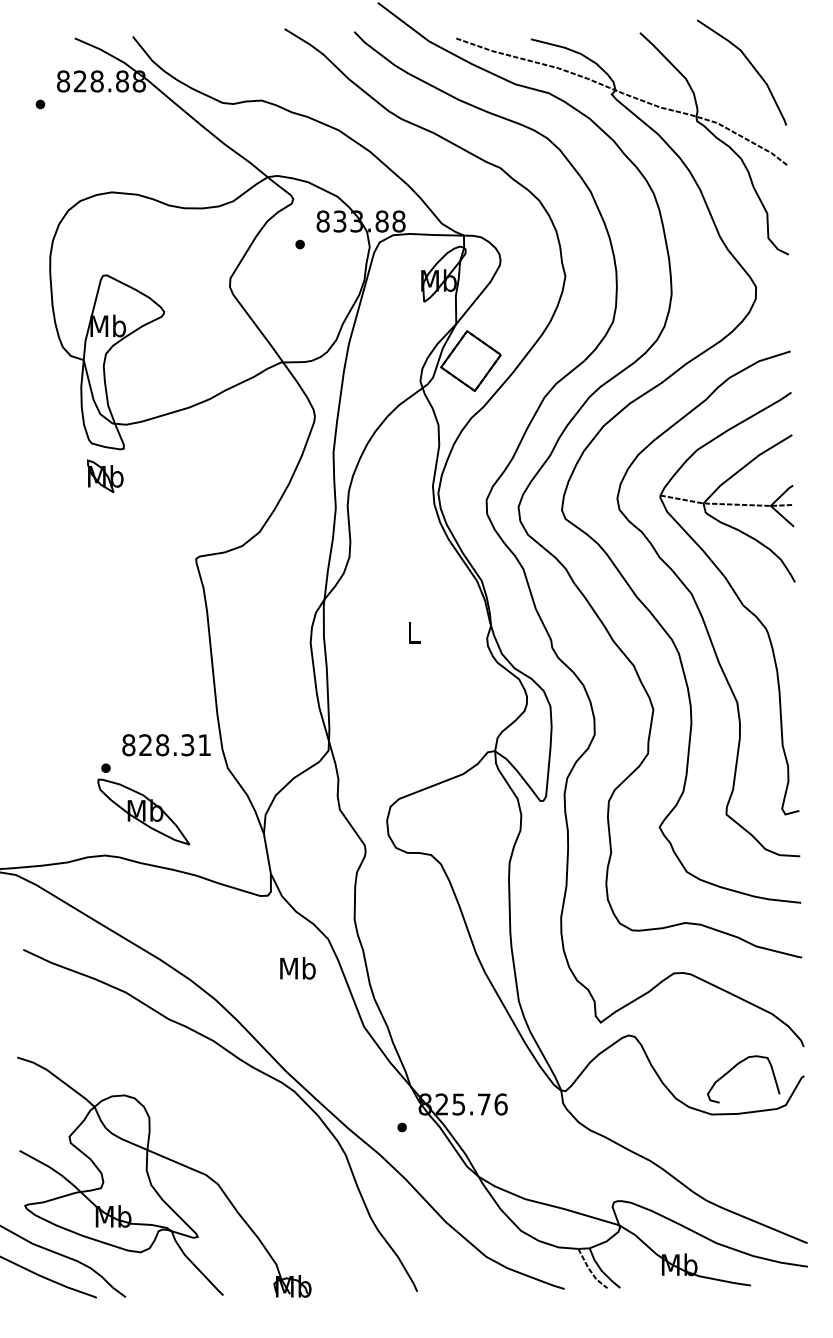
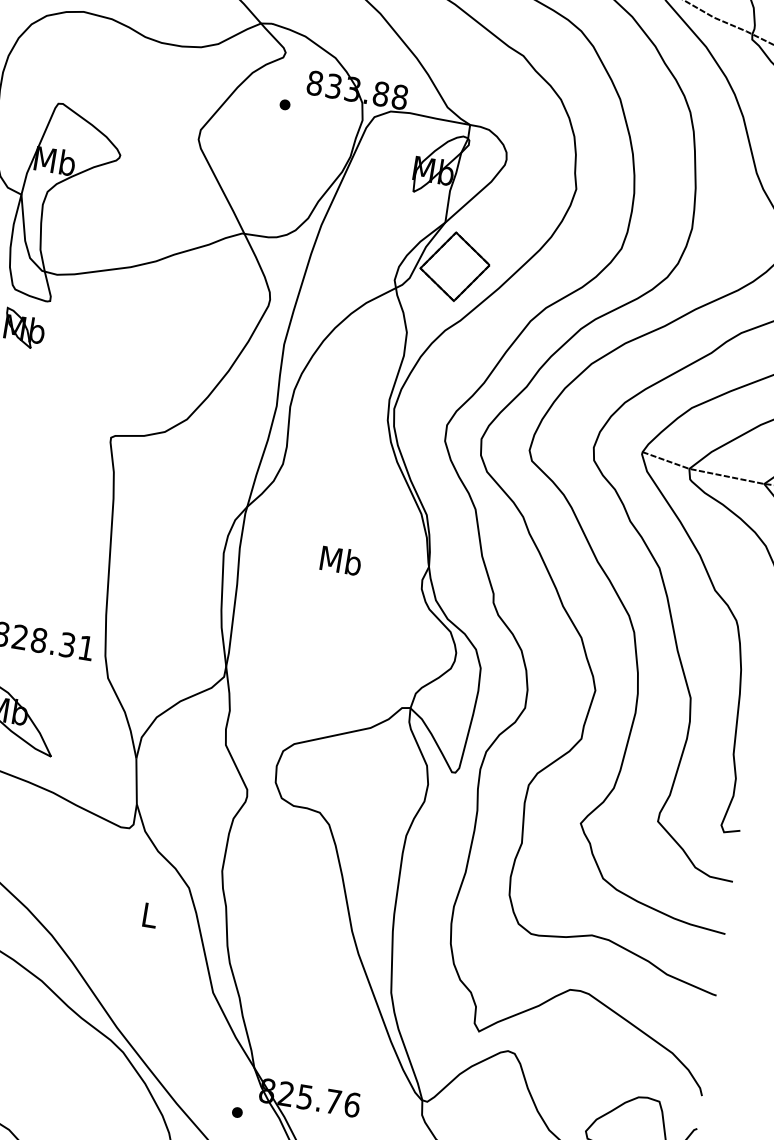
text: (413, 632) -> (340, 560), L -> Mb
text: (297, 968) -> (149, 915), Mb -> L

